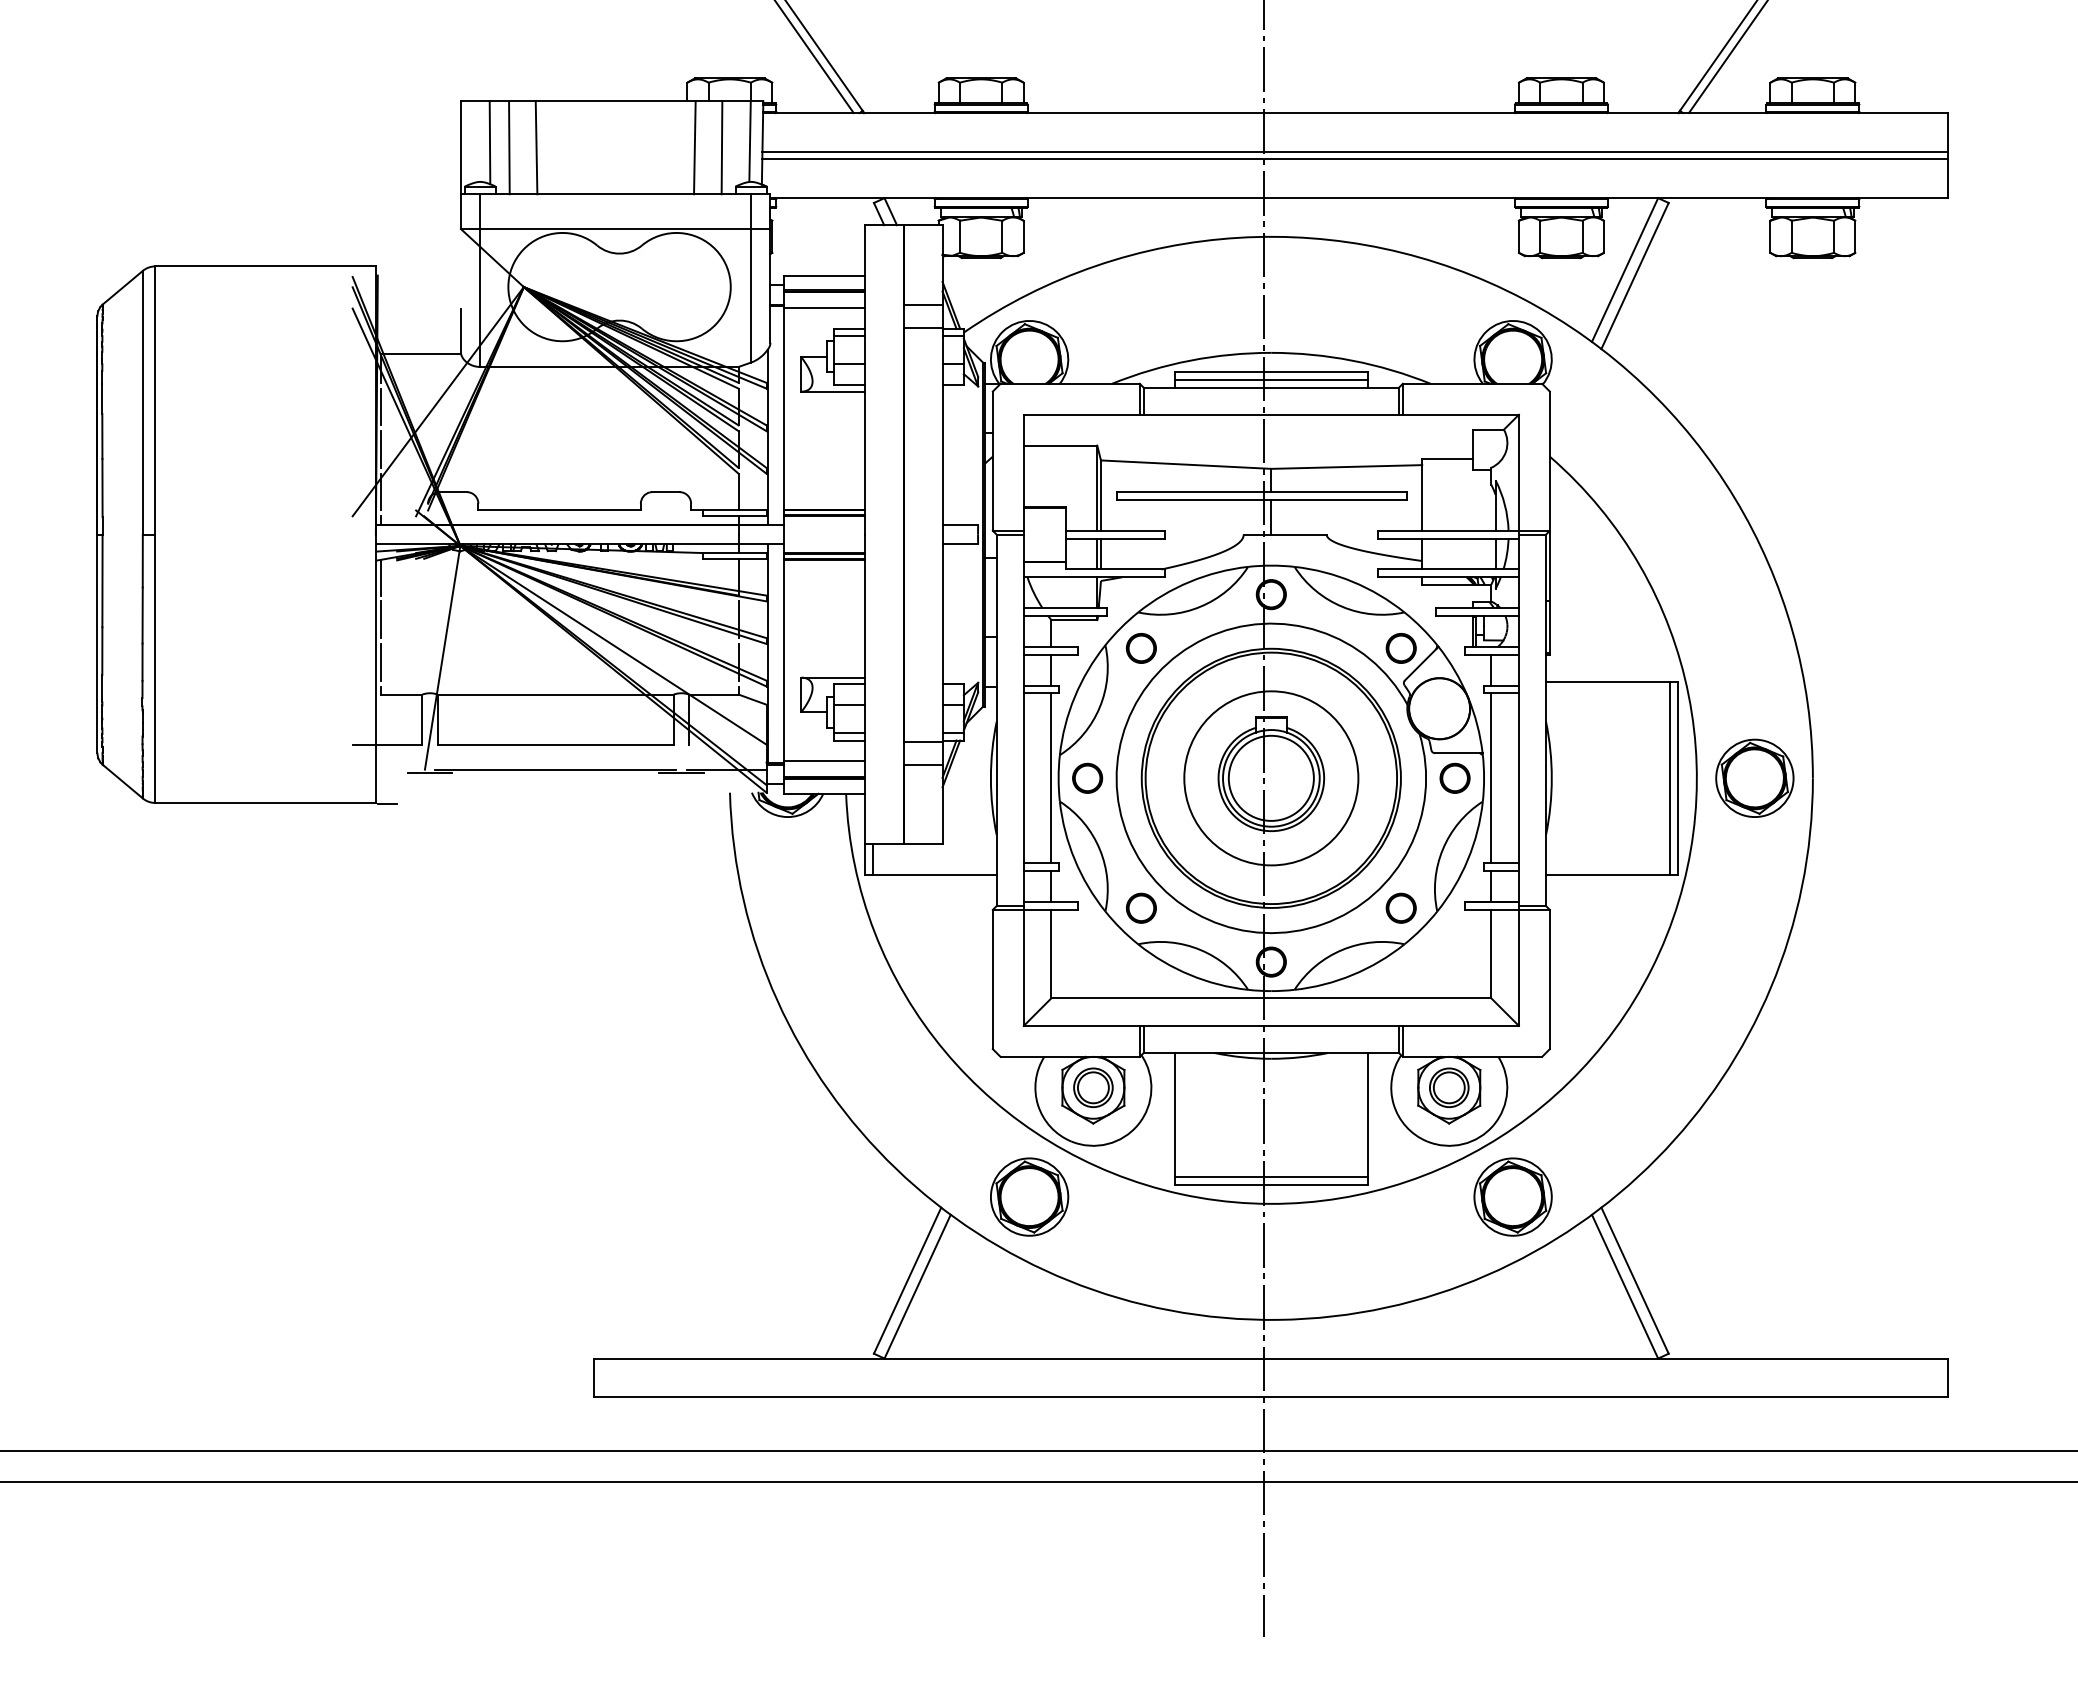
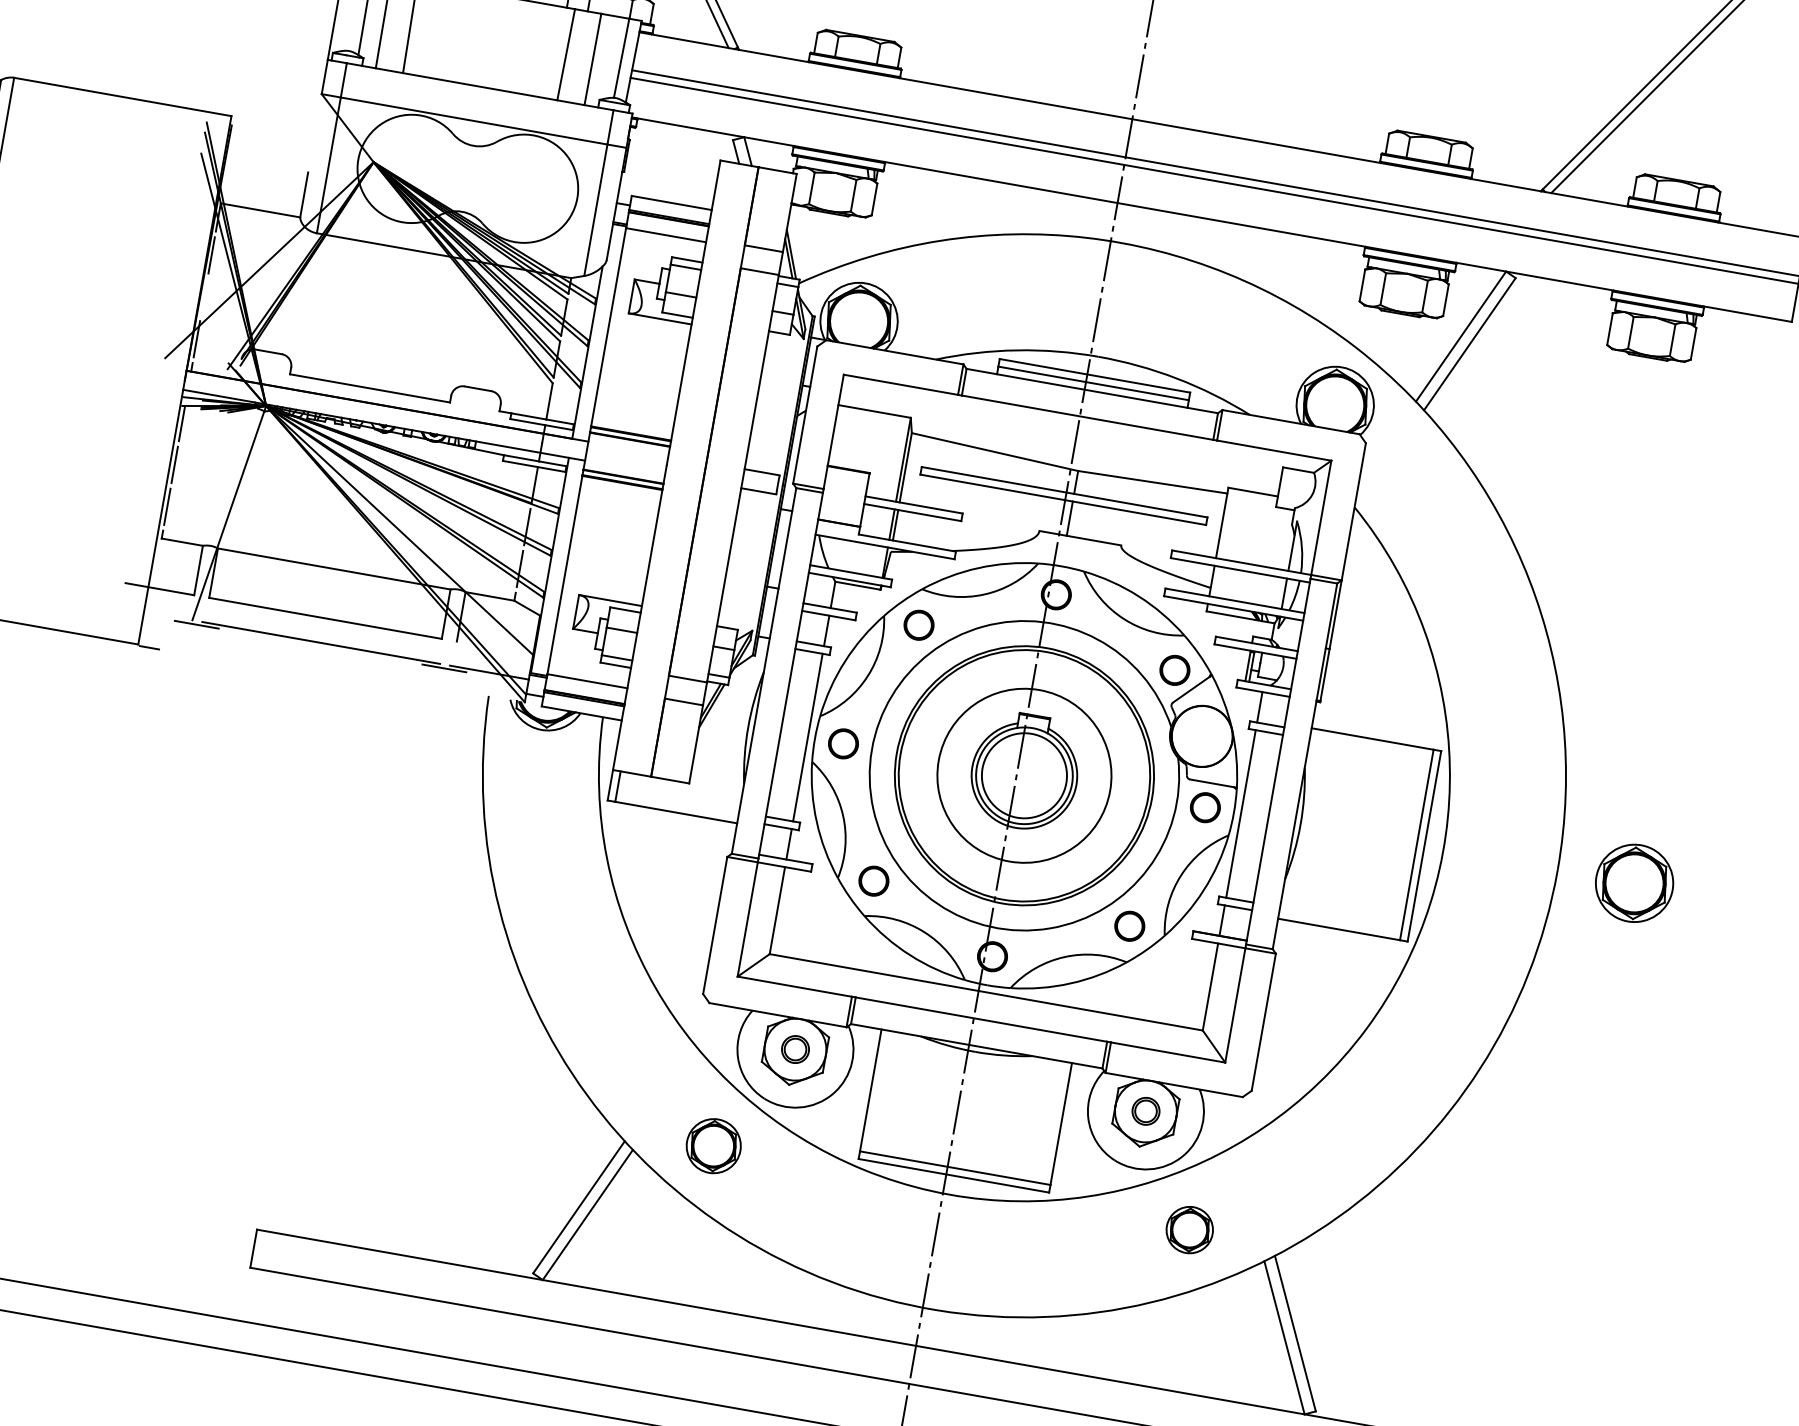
line: (380, 449) -> (204, 297), removed
part: (1754, 777) -> (1634, 882), moved
part: (1093, 1087) -> (795, 1049), size x0.7
part: (1449, 1087) -> (1146, 1111), size x0.7
part: (1029, 1196) -> (713, 1145), size x0.7
part: (1512, 1196) -> (1189, 1229), size x0.6

